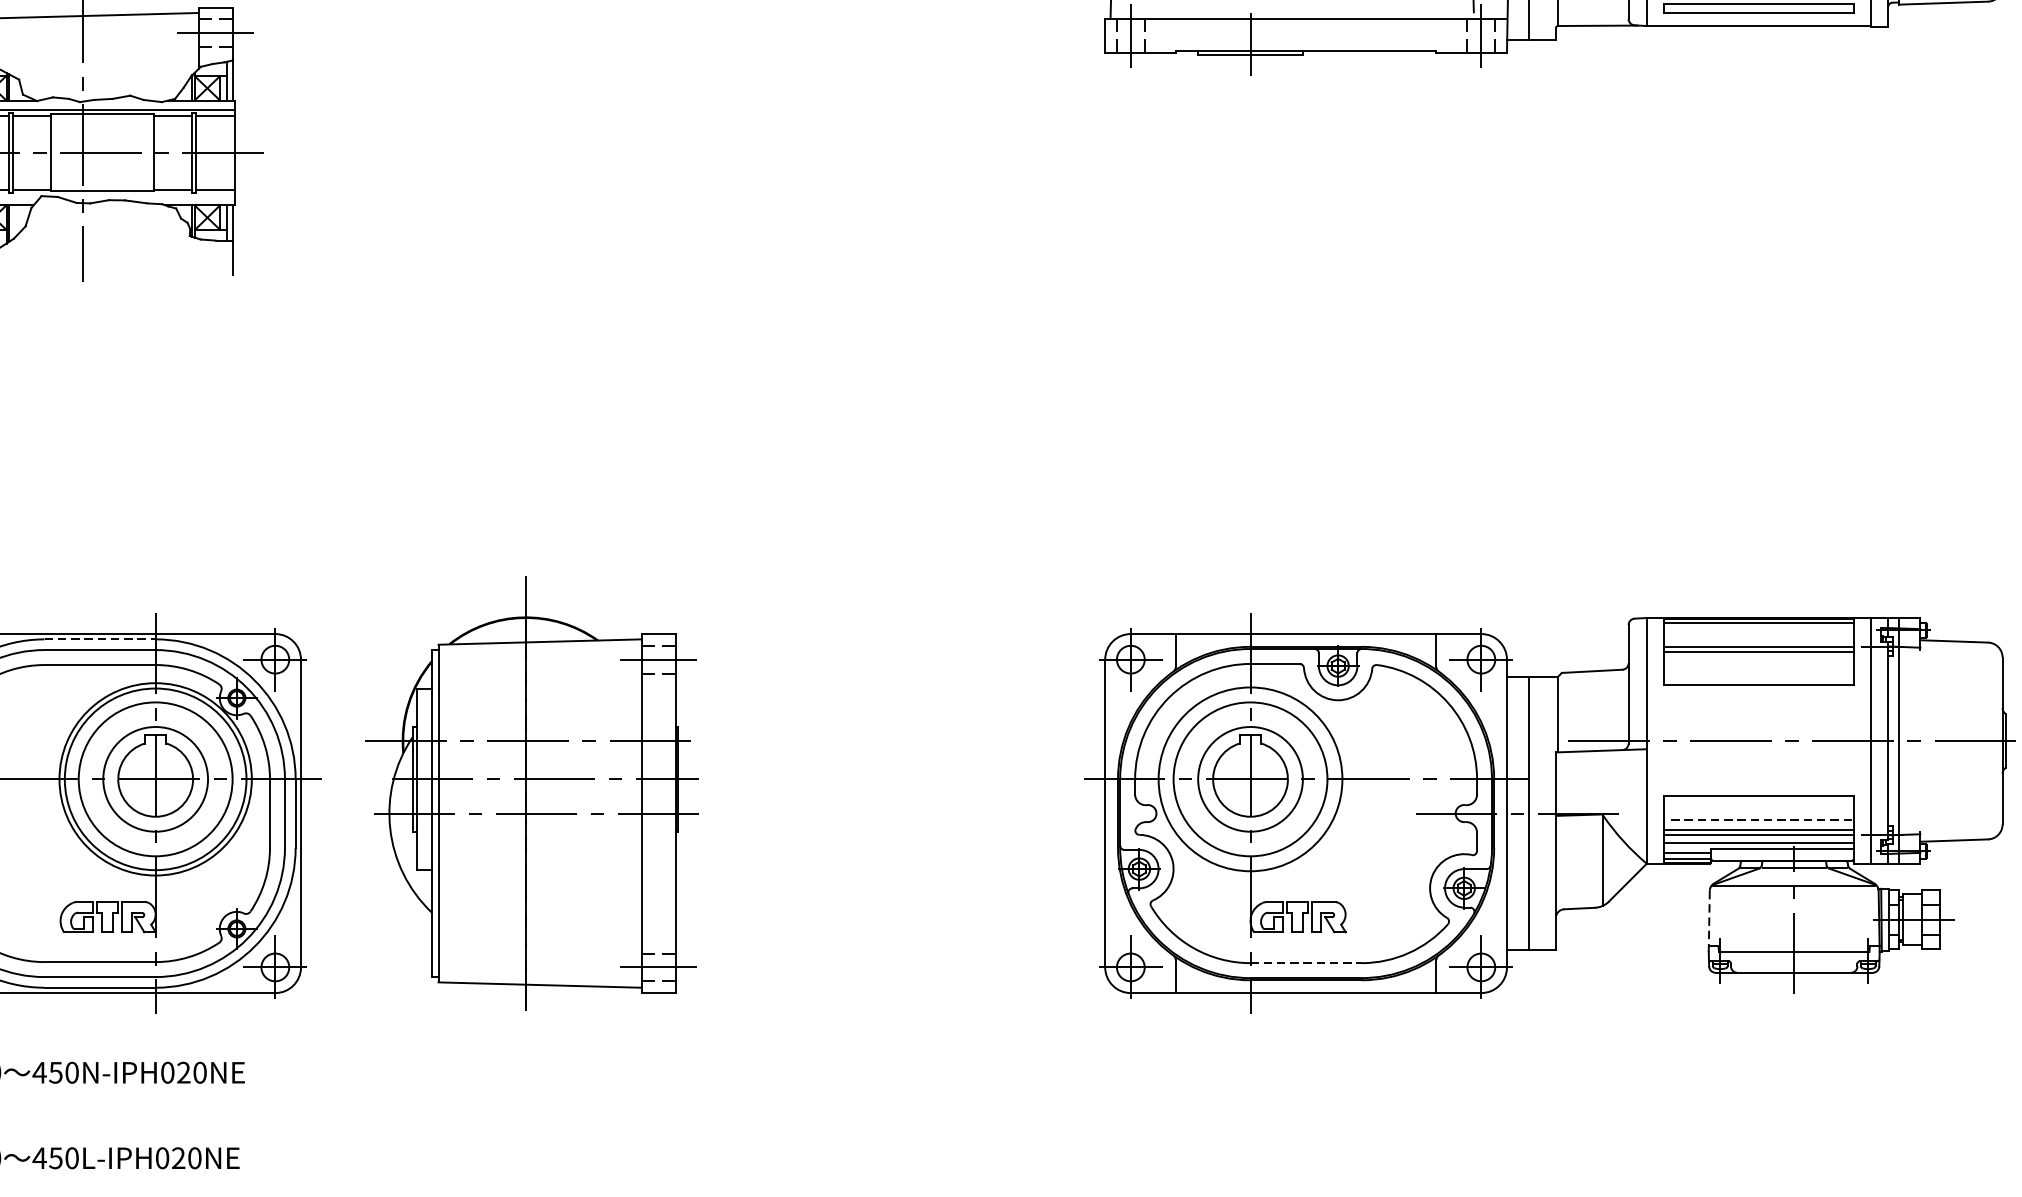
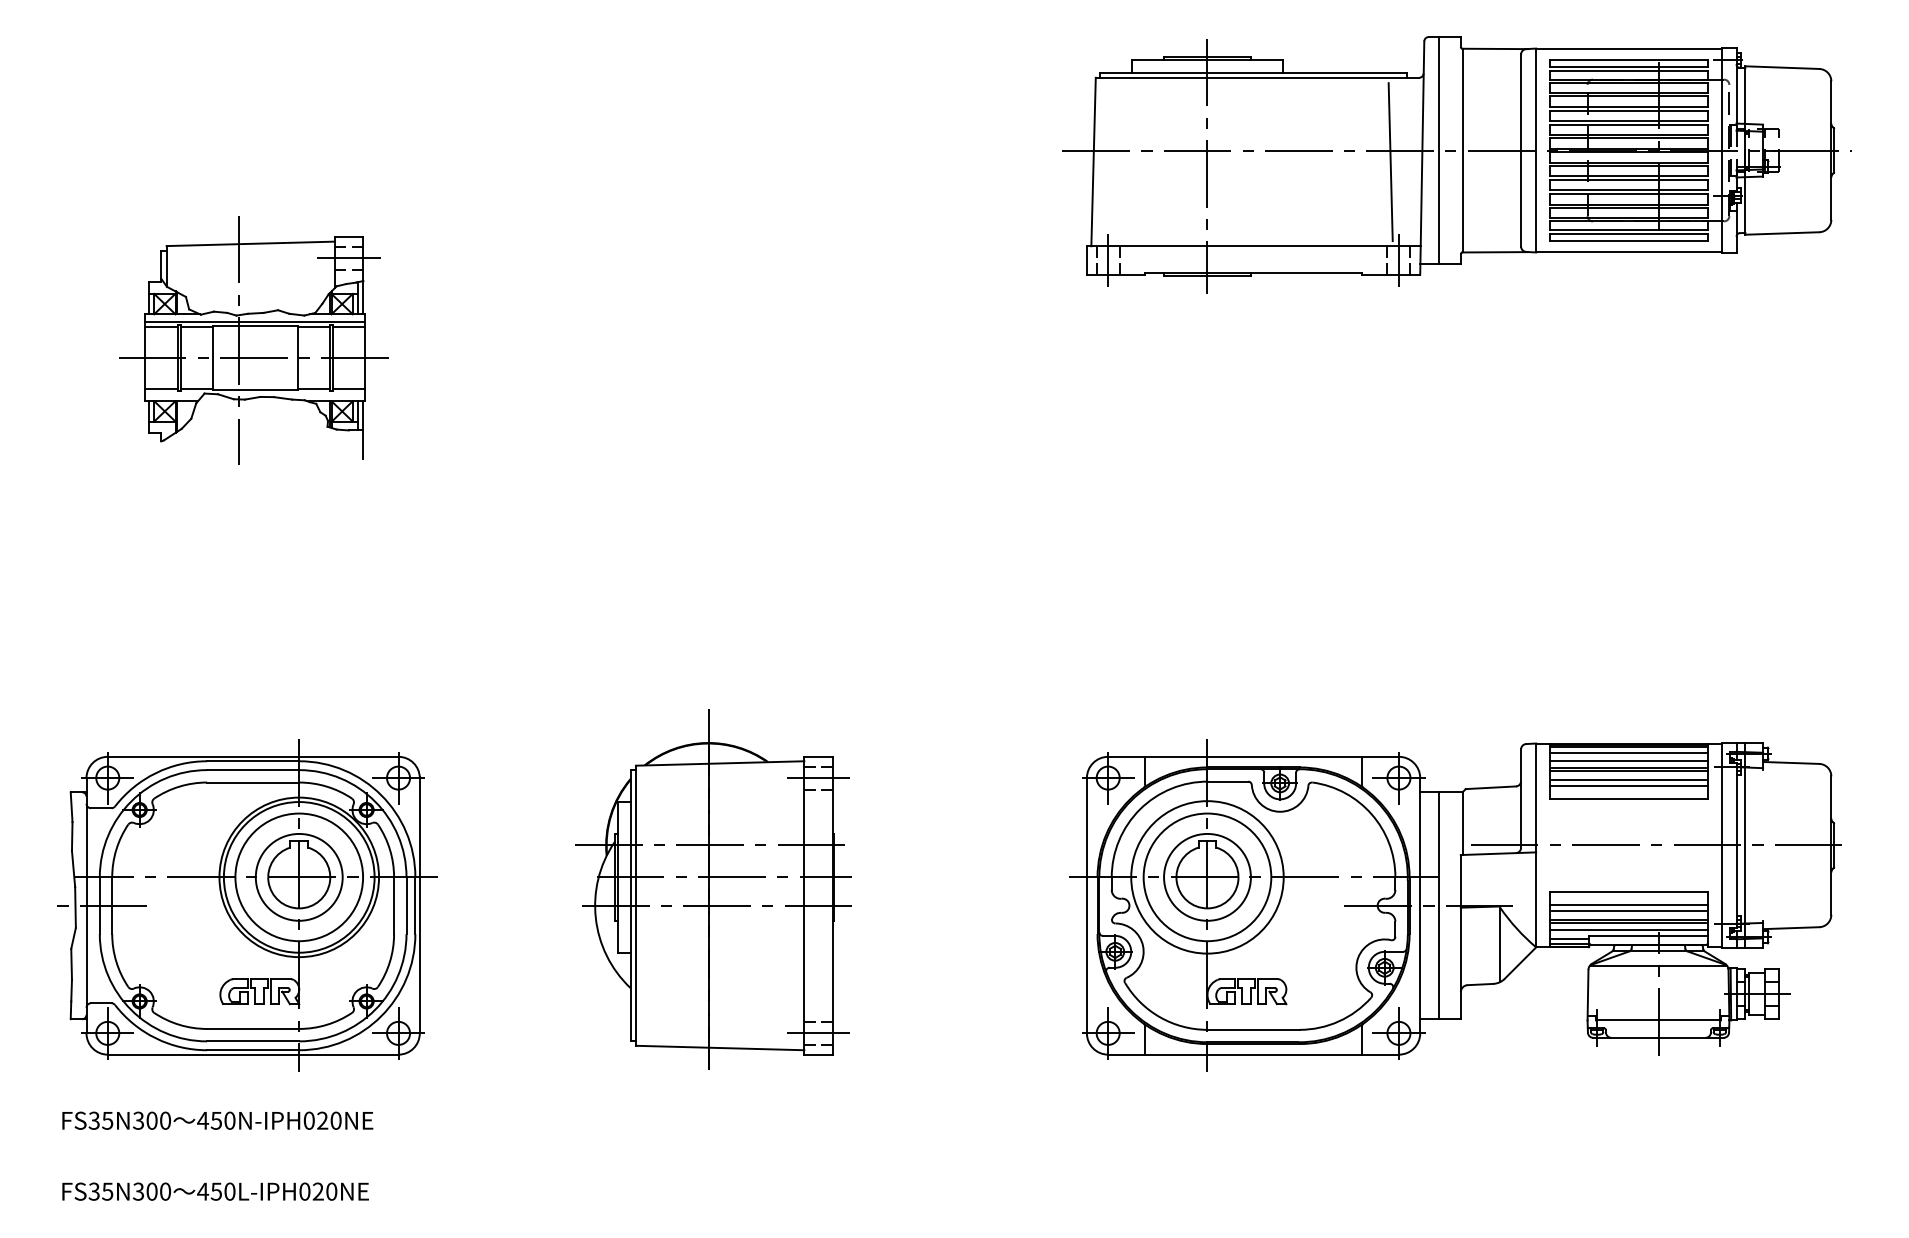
line: (1759, 628) -> (1629, 752), added
line: (1759, 638) -> (1629, 760), added
line: (100, 639) -> (253, 761), dashed -> solid
line: (1759, 661) -> (1629, 779), added
line: (1759, 668) -> (1629, 785), added
part: (532, 793) -> (713, 889), moved
line: (1759, 813) -> (1629, 905), added
line: (1758, 820) -> (1628, 911), dashed -> solid
line: (1709, 921) -> (1588, 995), dashed -> solid
line: (1306, 962) -> (1253, 1029), dashed -> solid

